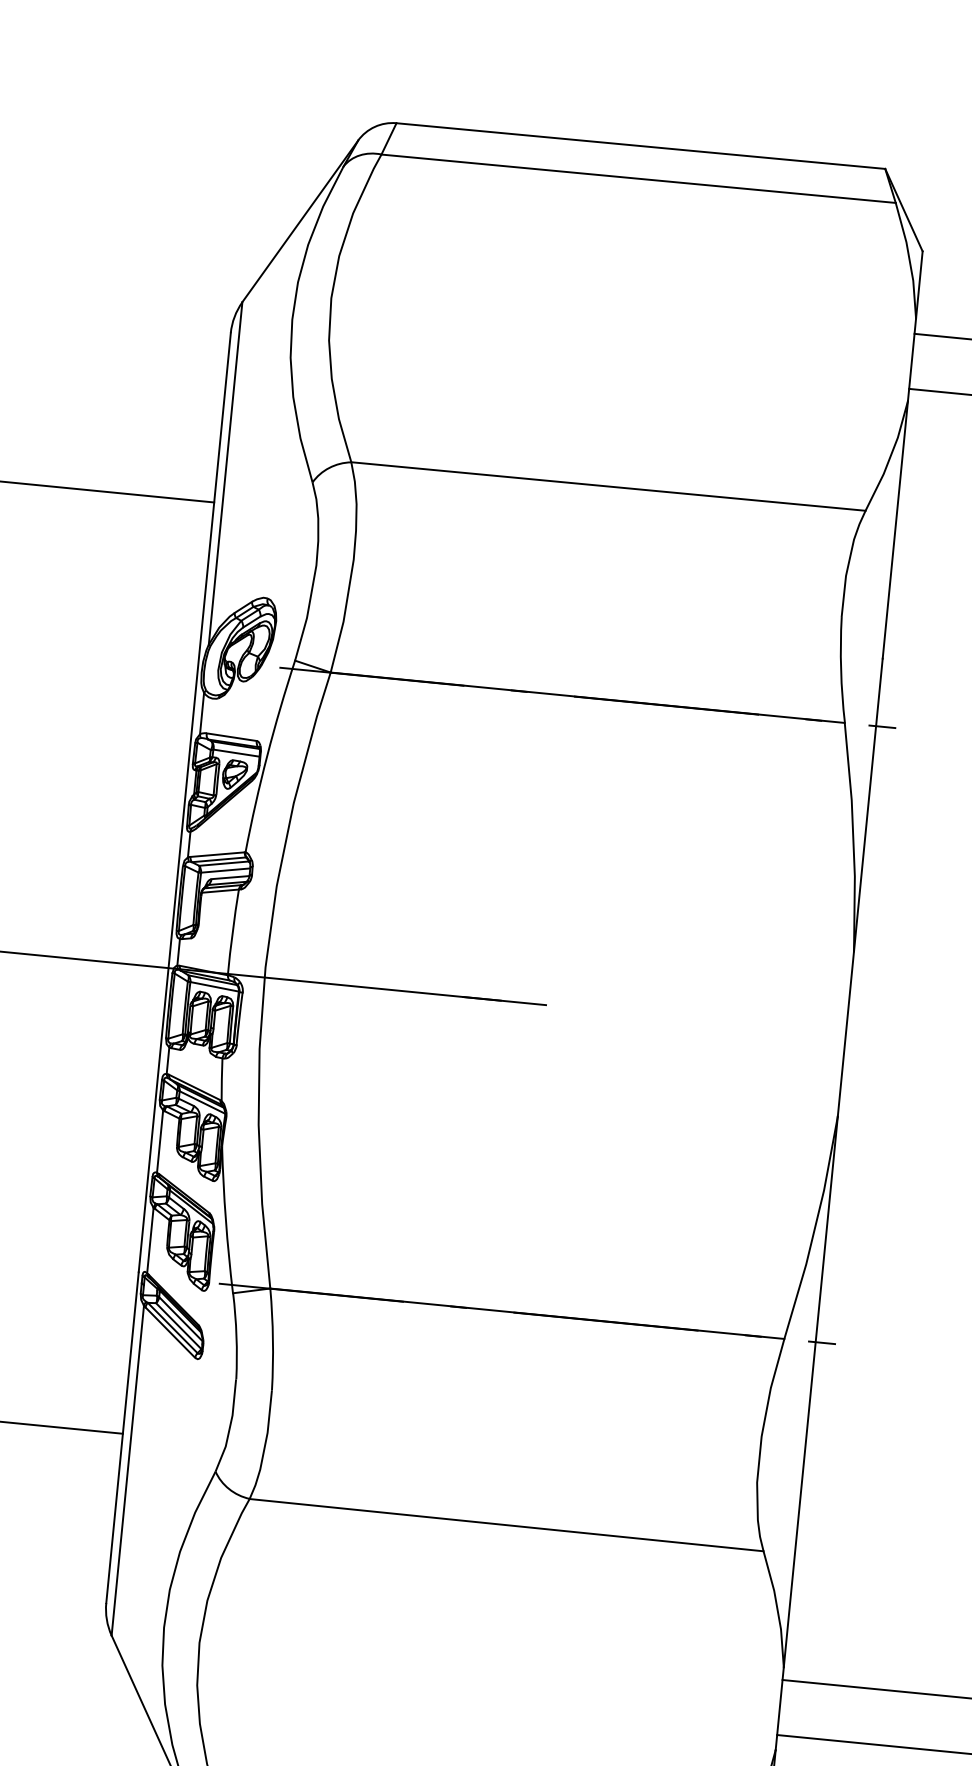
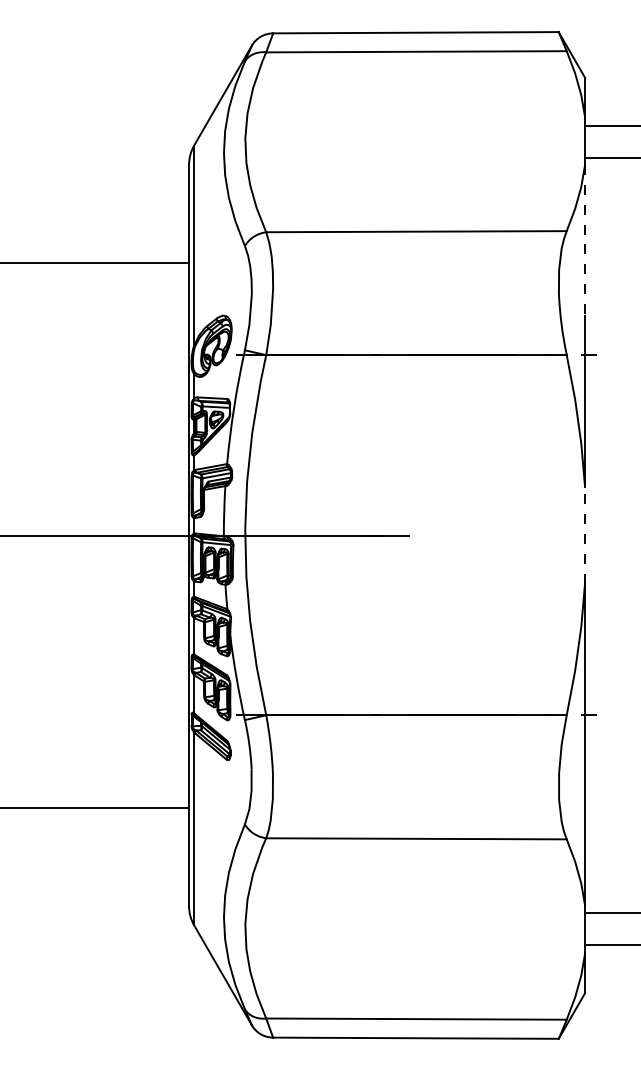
line: (896, 529) -> (585, 240), solid -> dashed
line: (846, 1032) -> (585, 534), solid -> dashed

